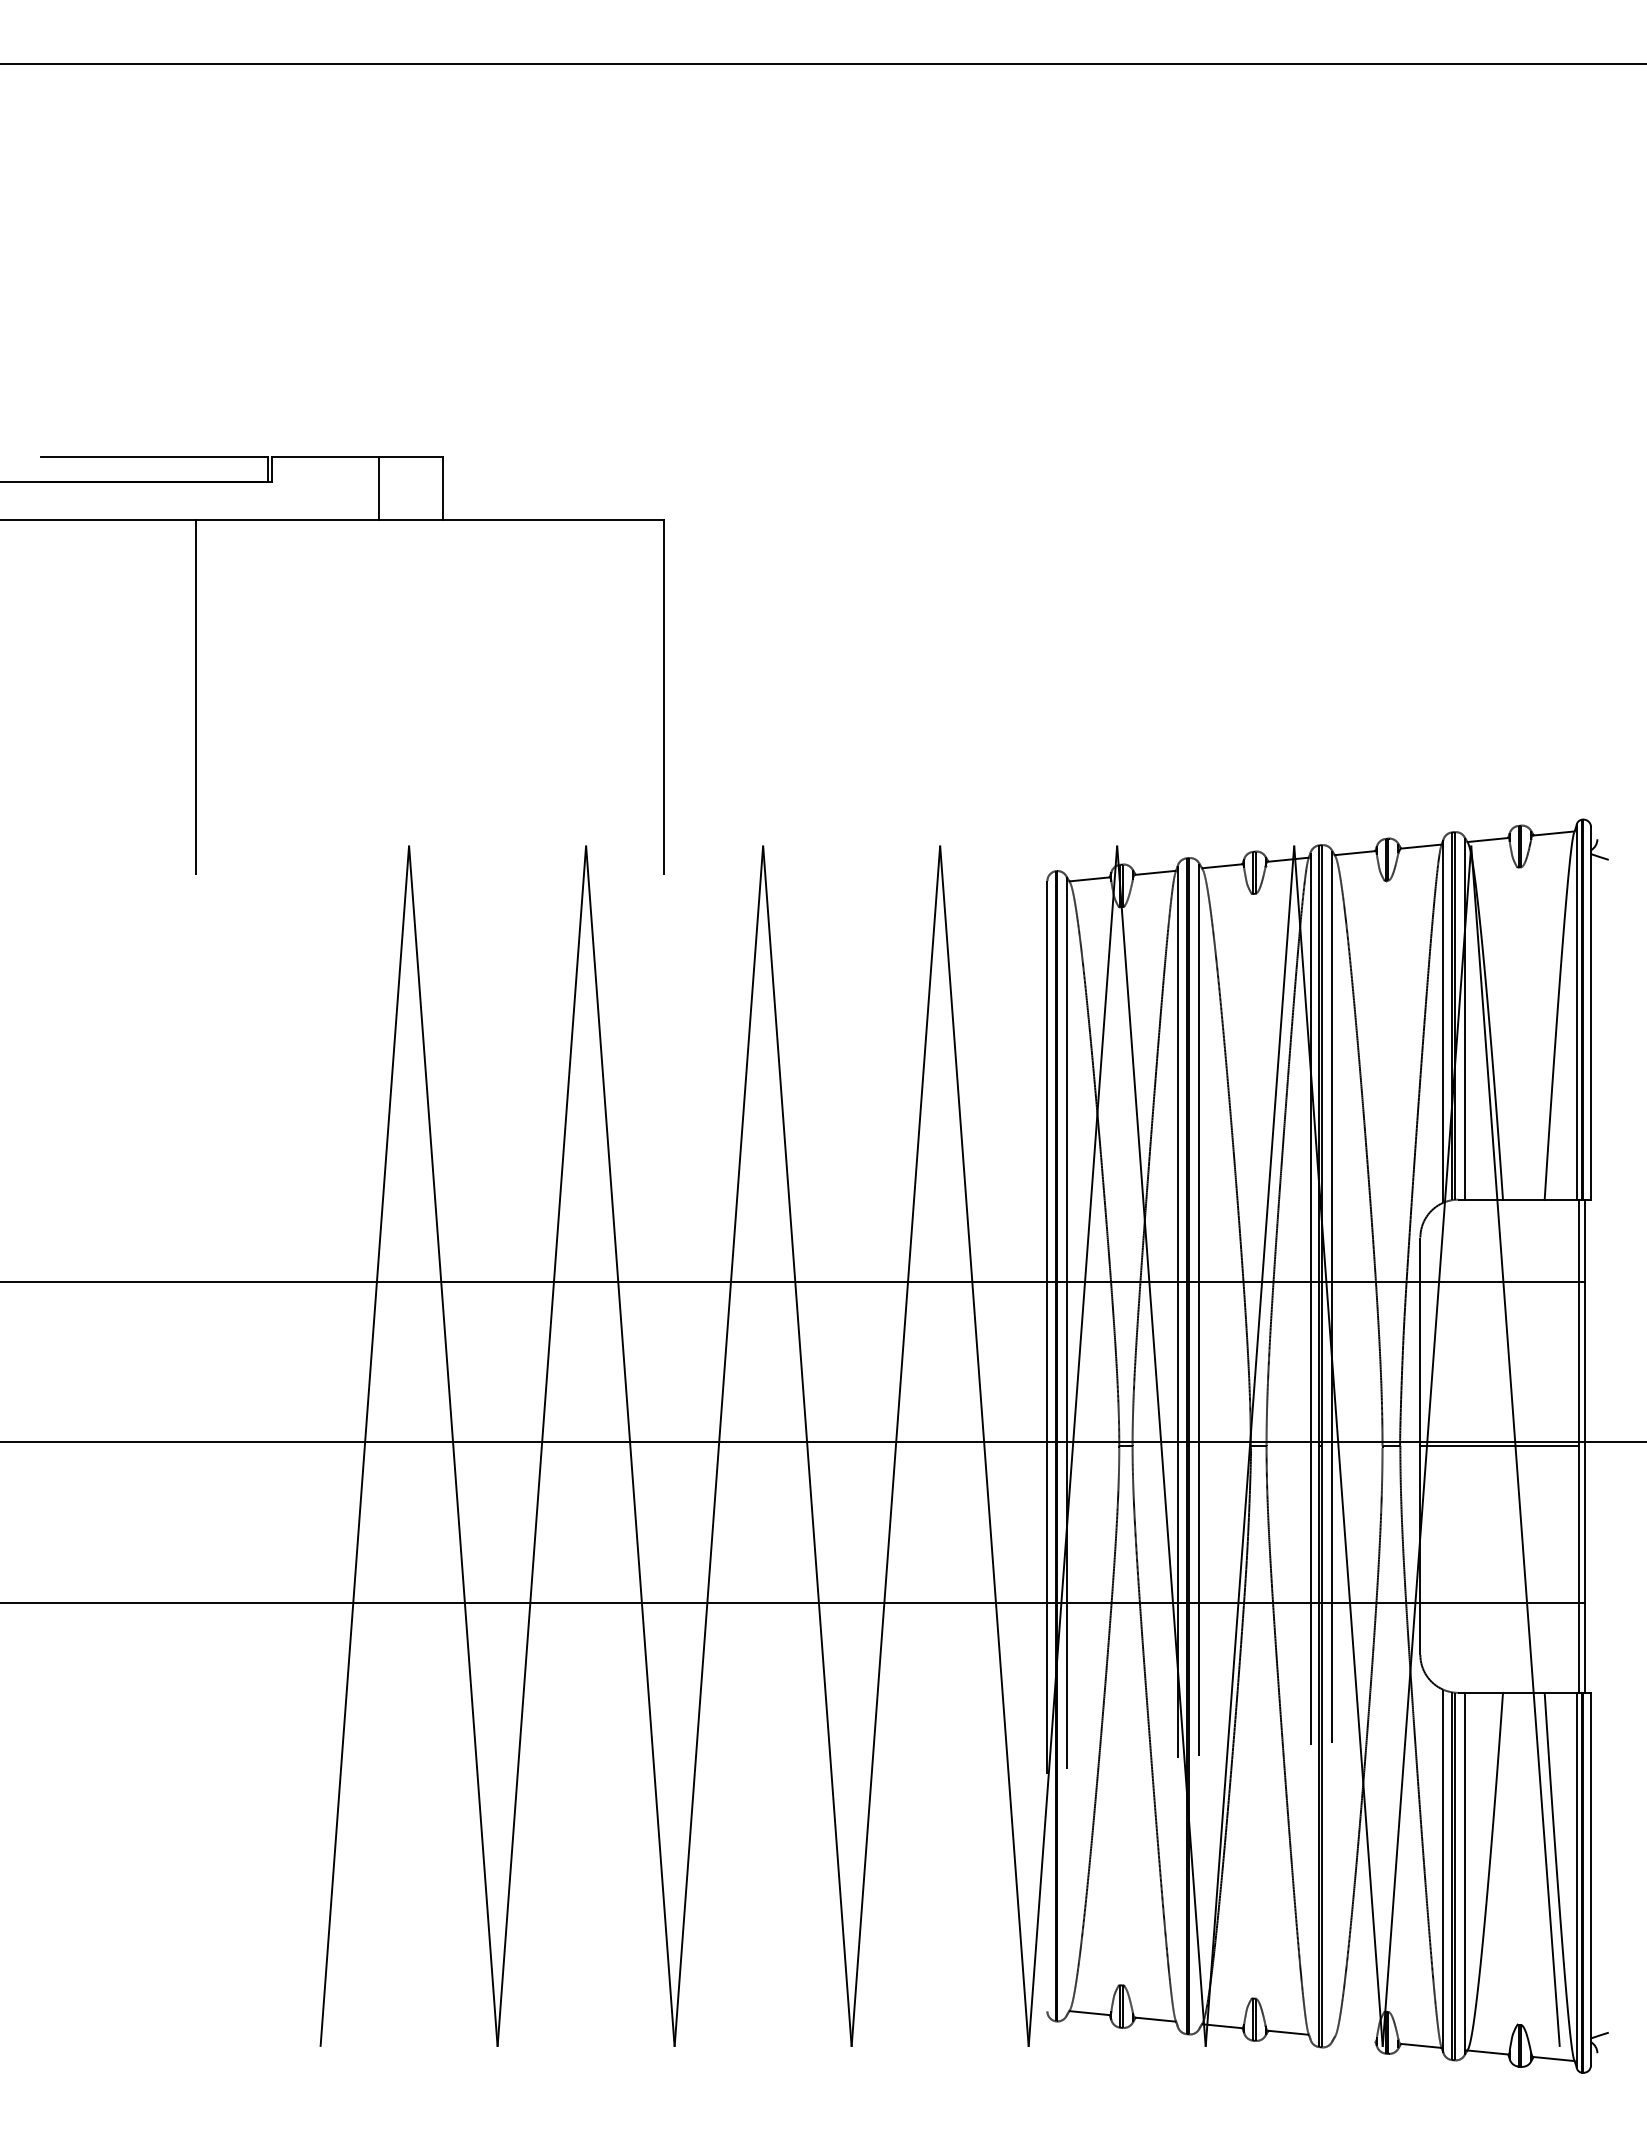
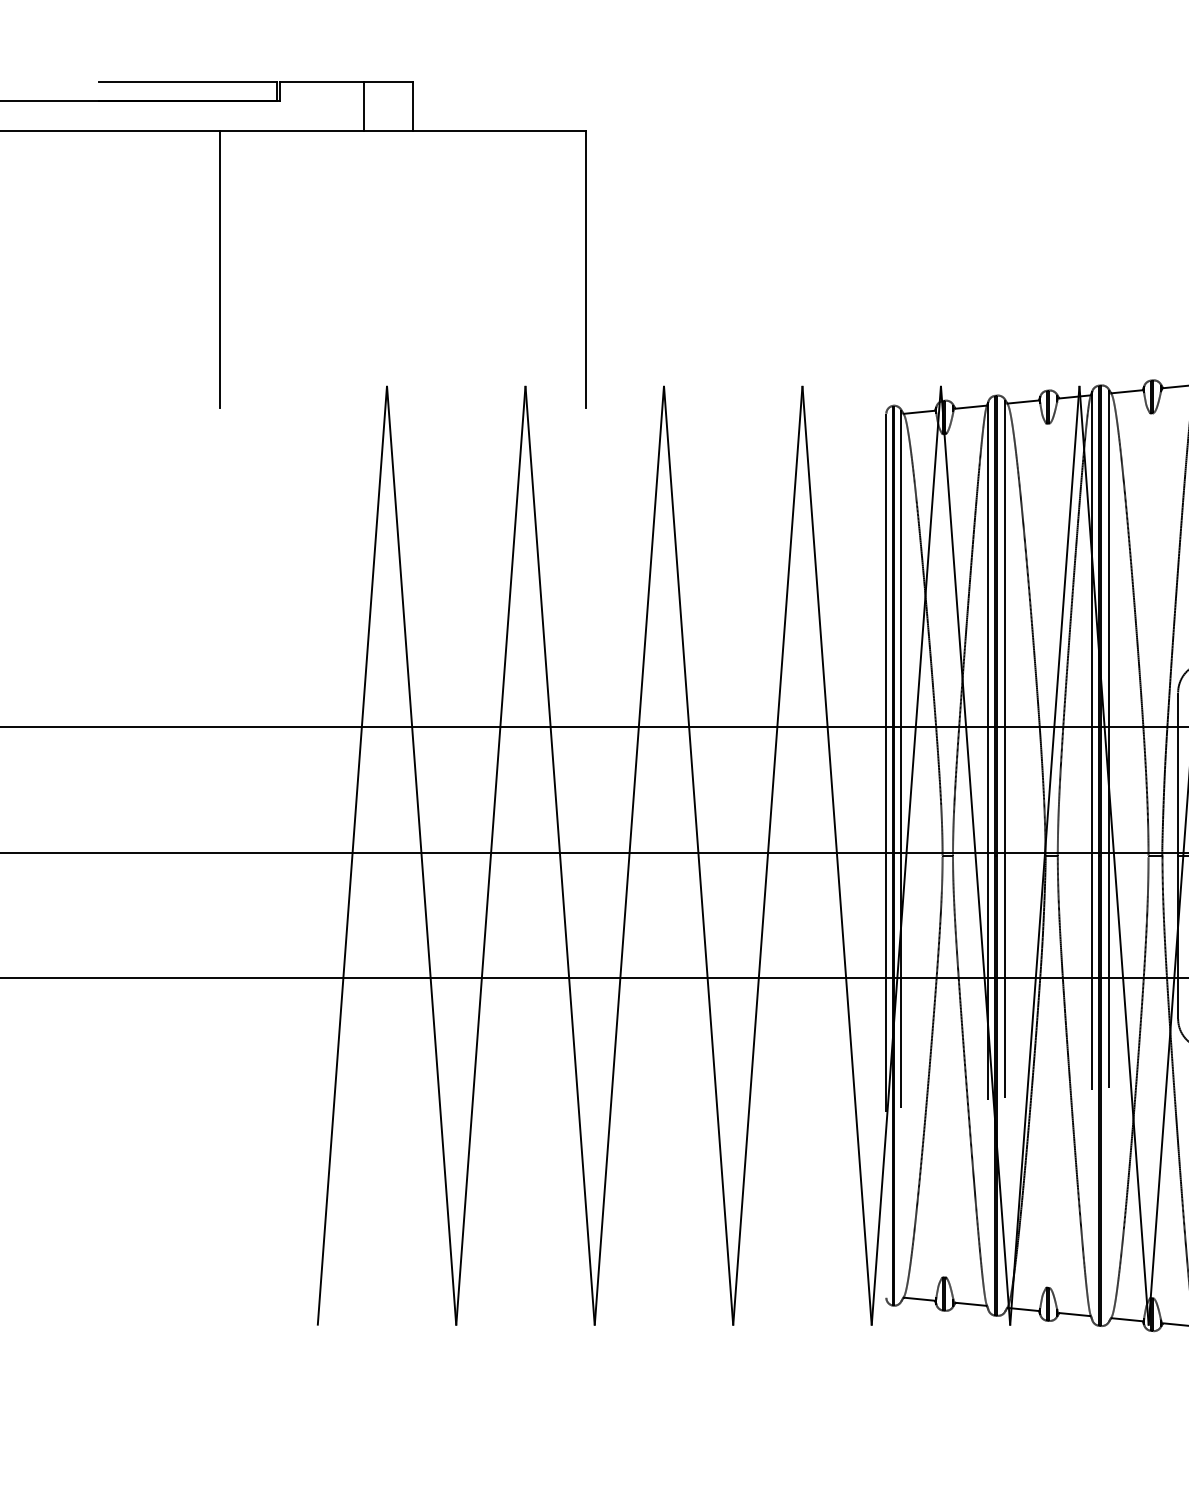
line: (1354, 2039) -> (1126, 1319), added

